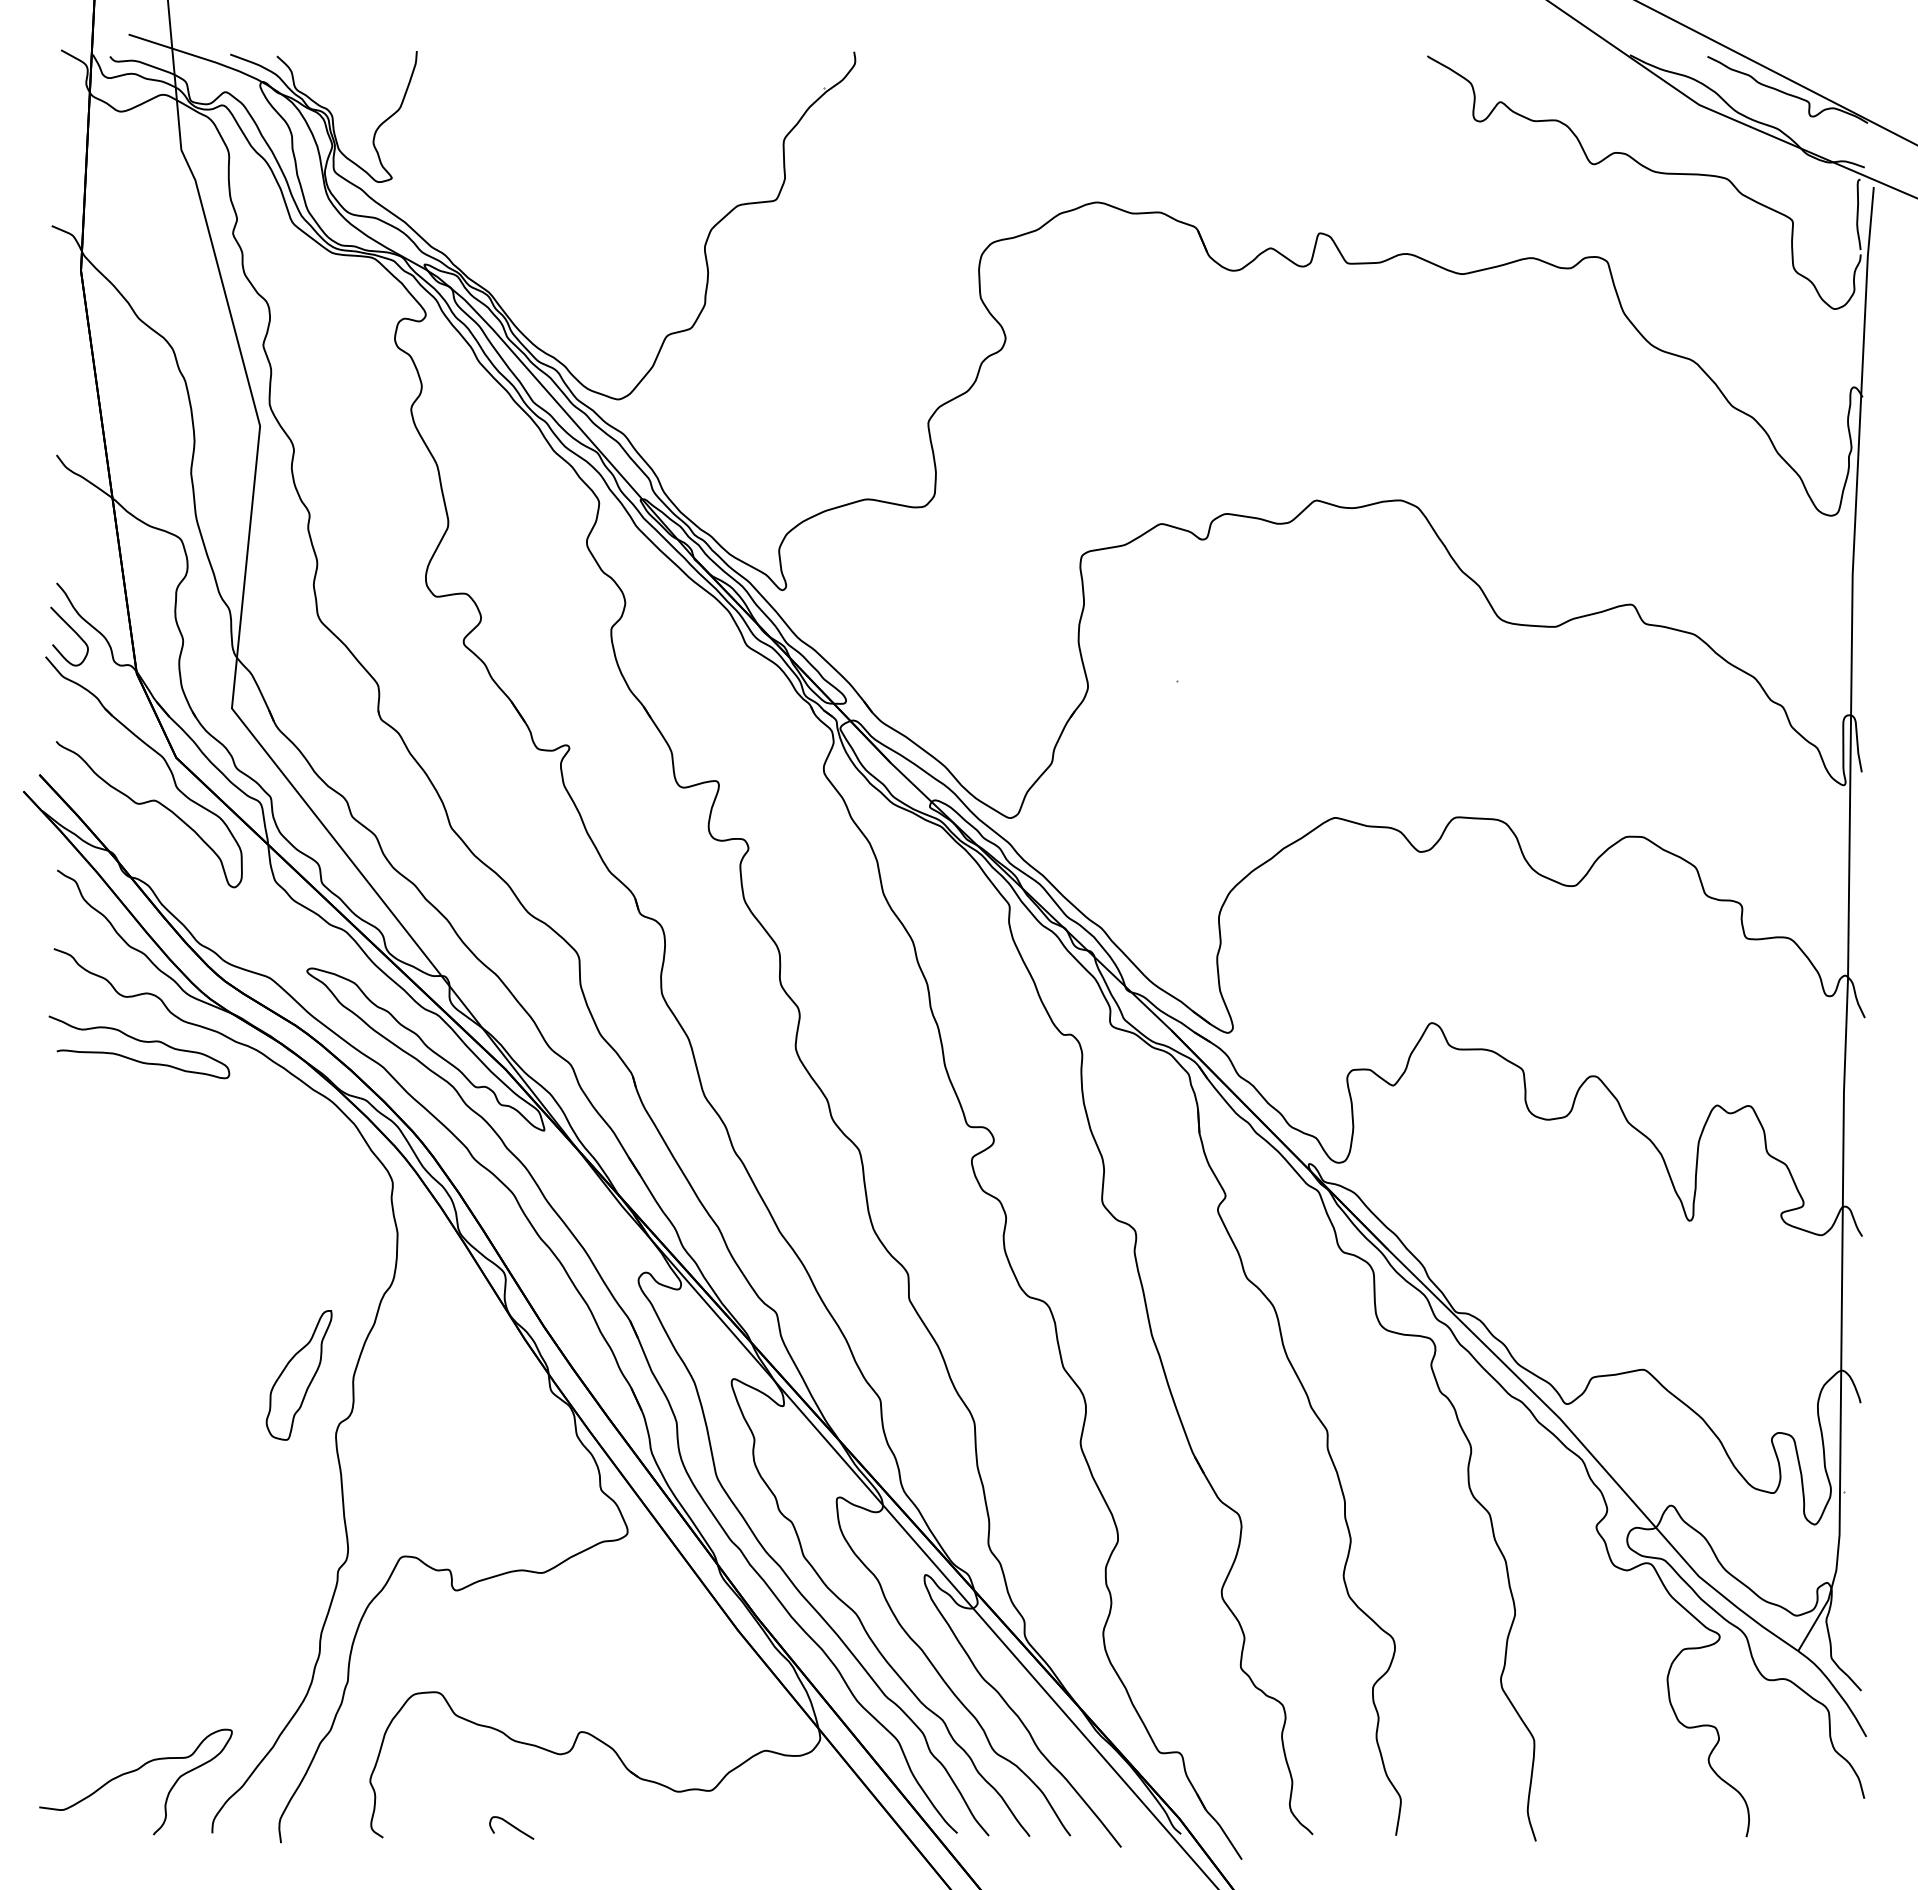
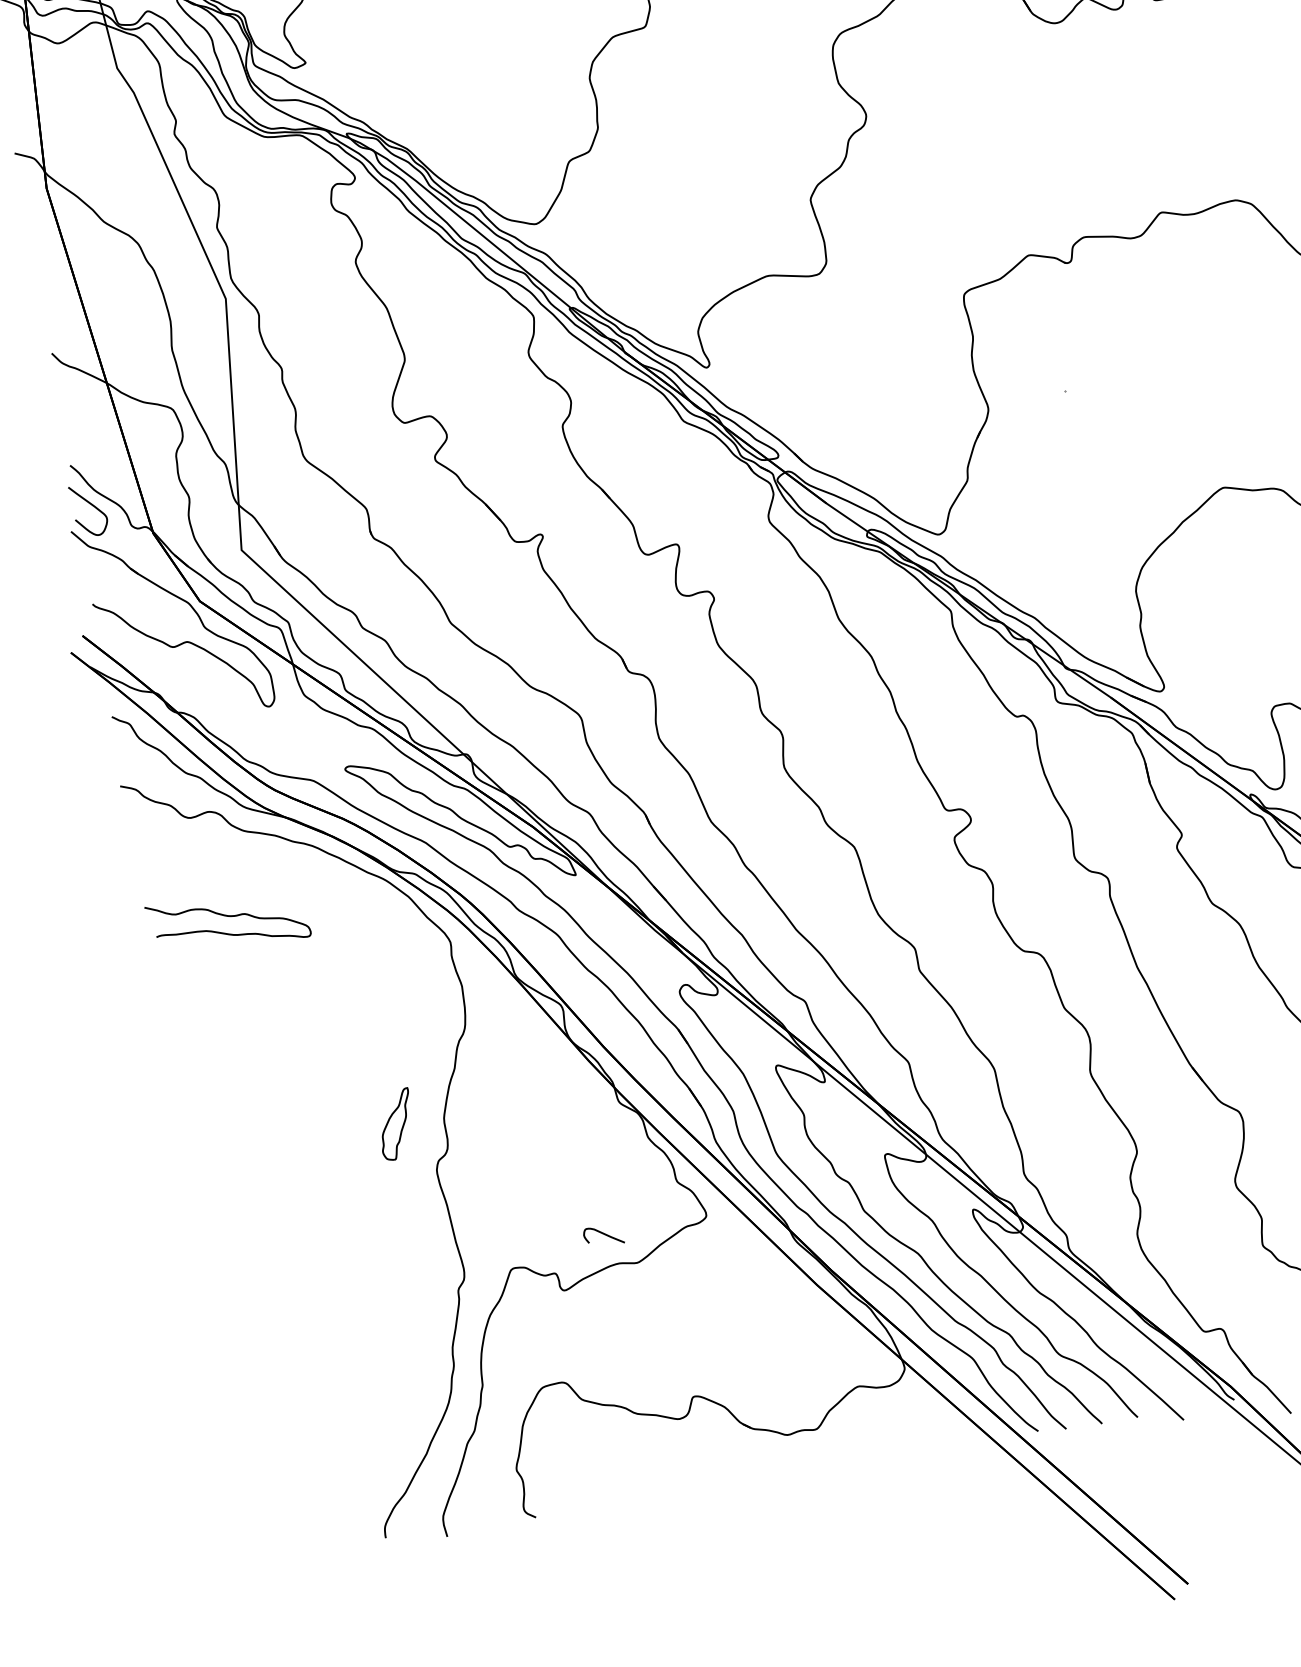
curve: (142, 1042) -> (230, 917), moved
part: (298, 1375) -> (395, 1124), size x0.6
curve: (132, 1772) -> (307, 1496), removed
curve: (511, 1826) -> (603, 1234), moved

